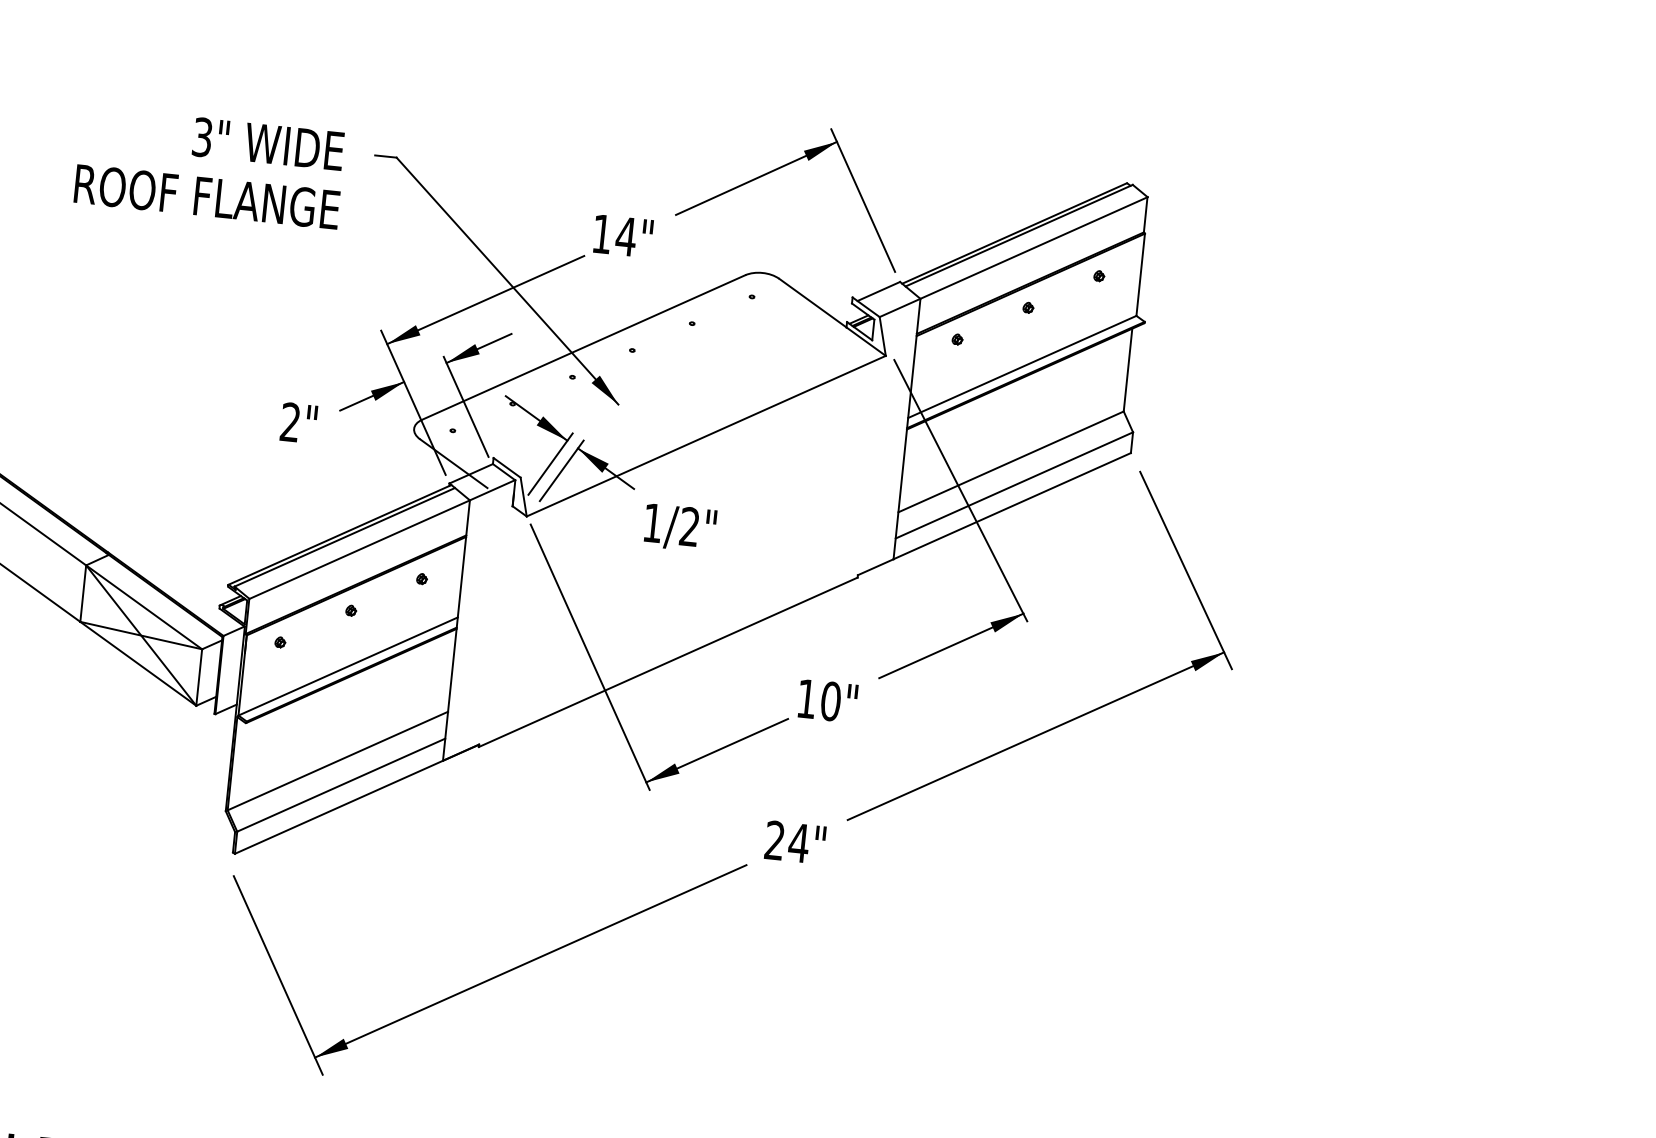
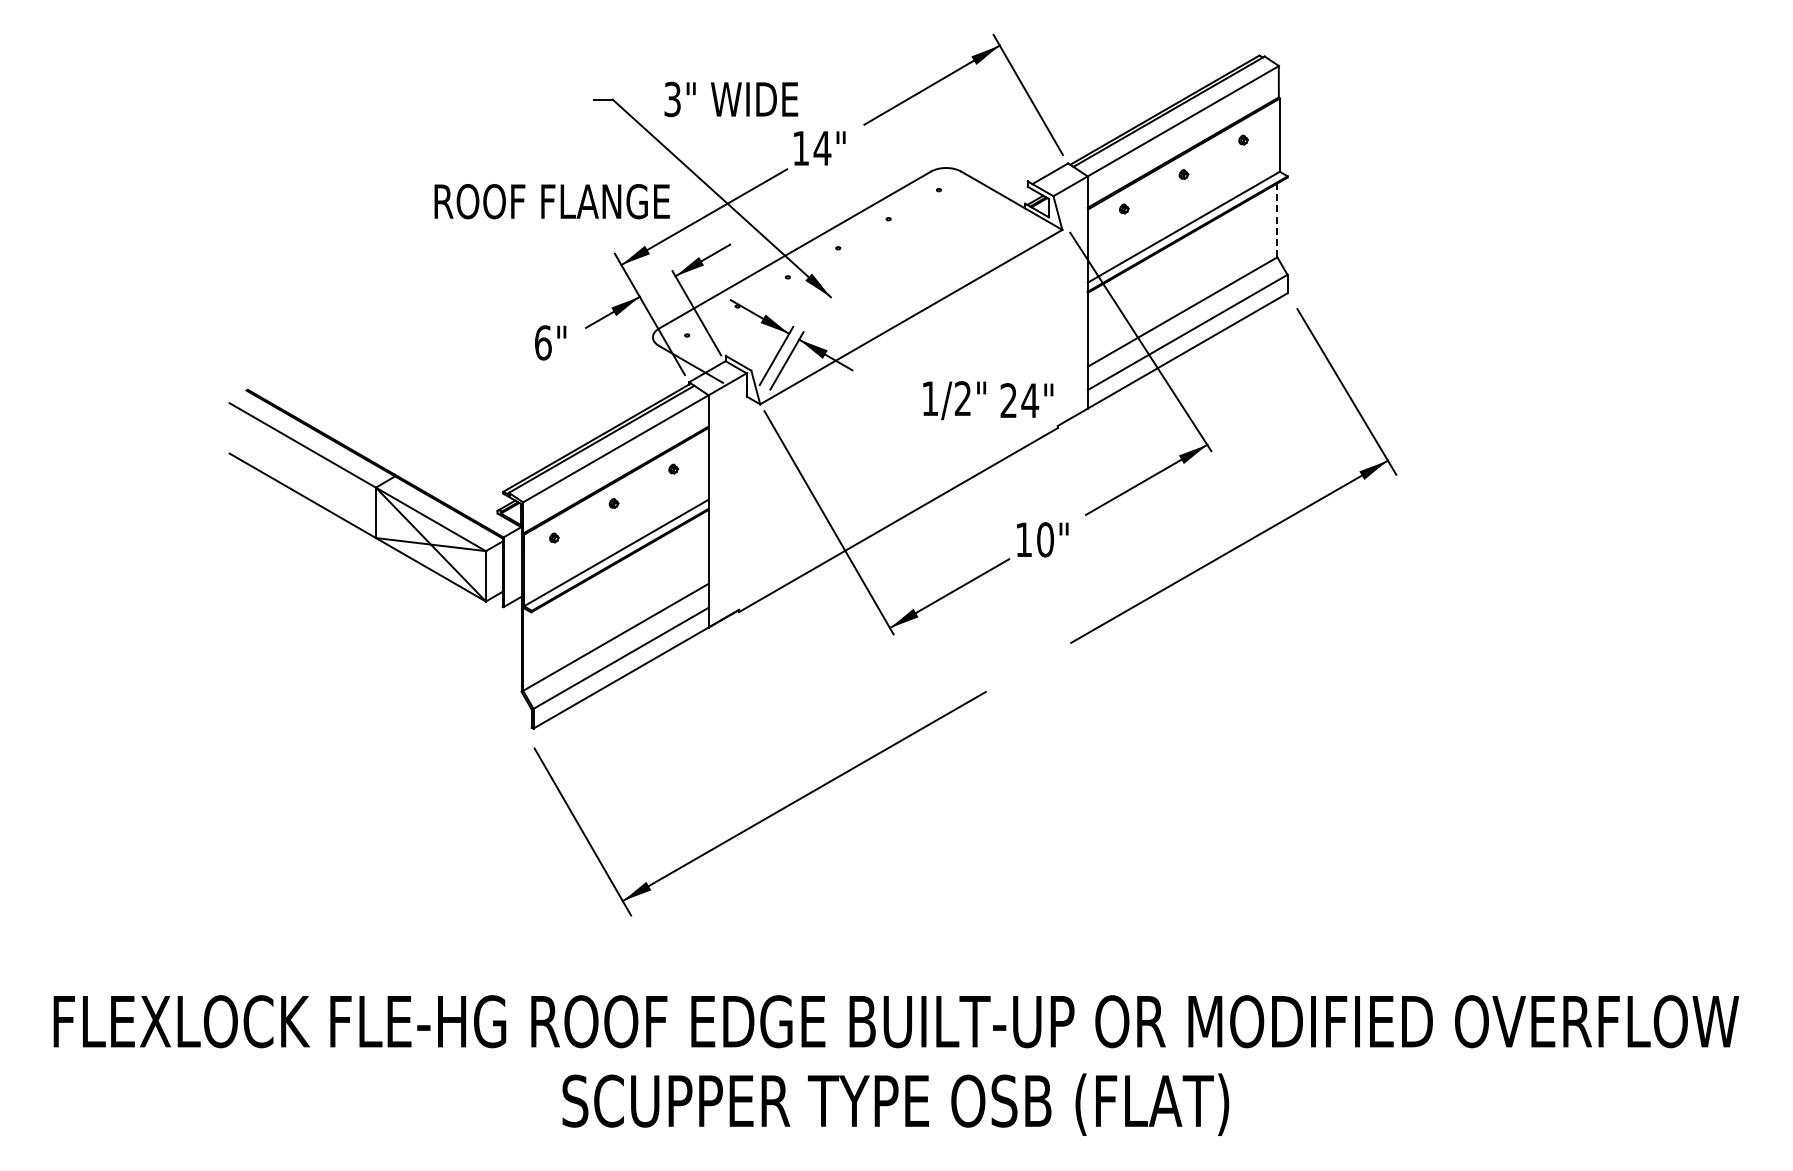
text: (268, 144) -> (731, 99), moved
text: (206, 196) -> (551, 201), moved
line: (1128, 370) -> (1277, 220), solid -> dashed
text: (290, 421) -> (543, 342), 2" -> 6"
text: (680, 527) -> (954, 400), moved
text: (794, 842) -> (1026, 400), moved

